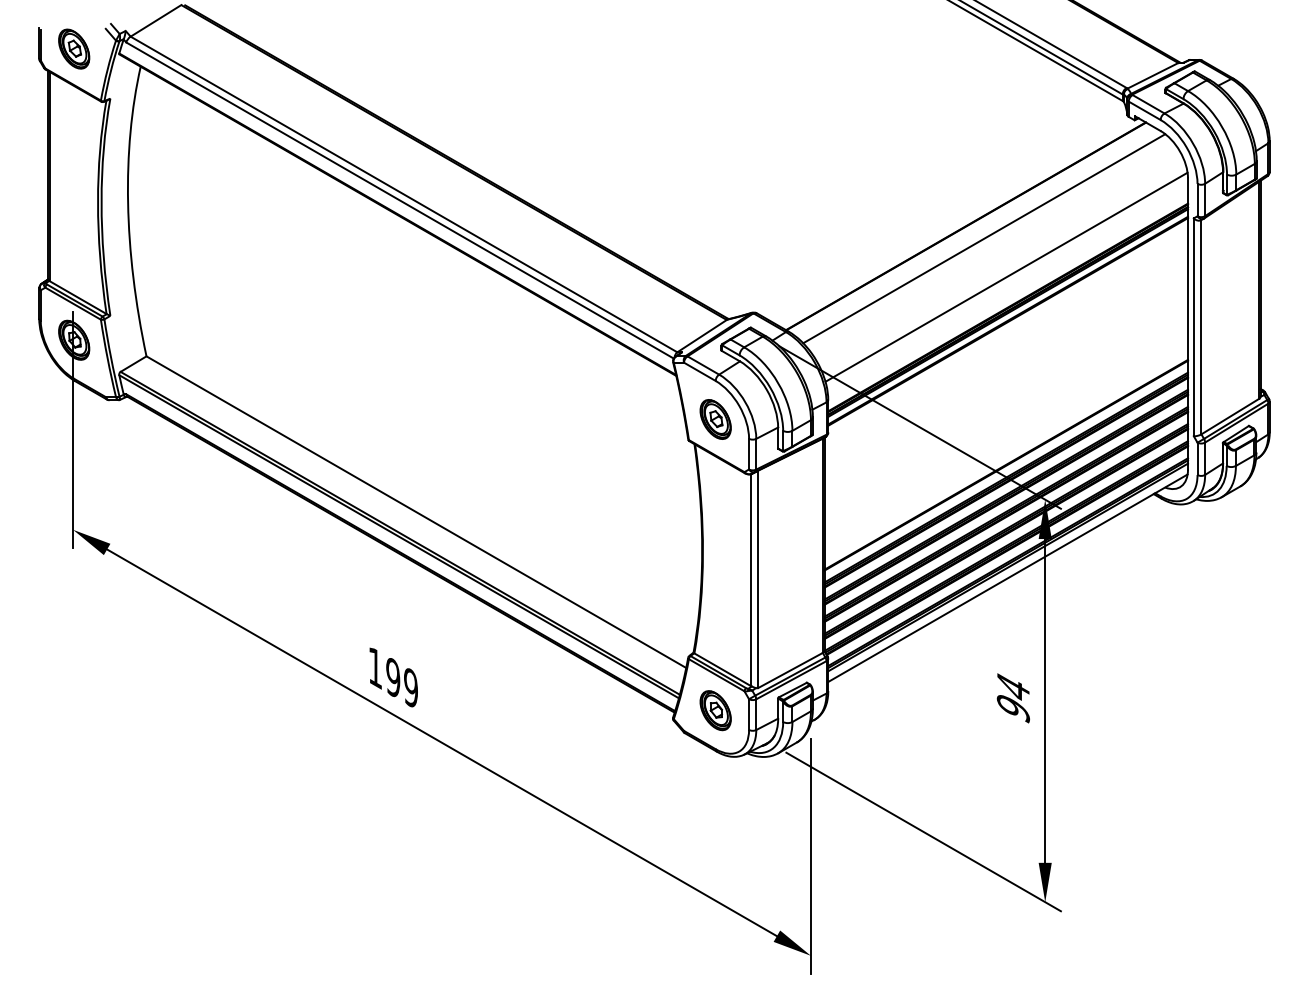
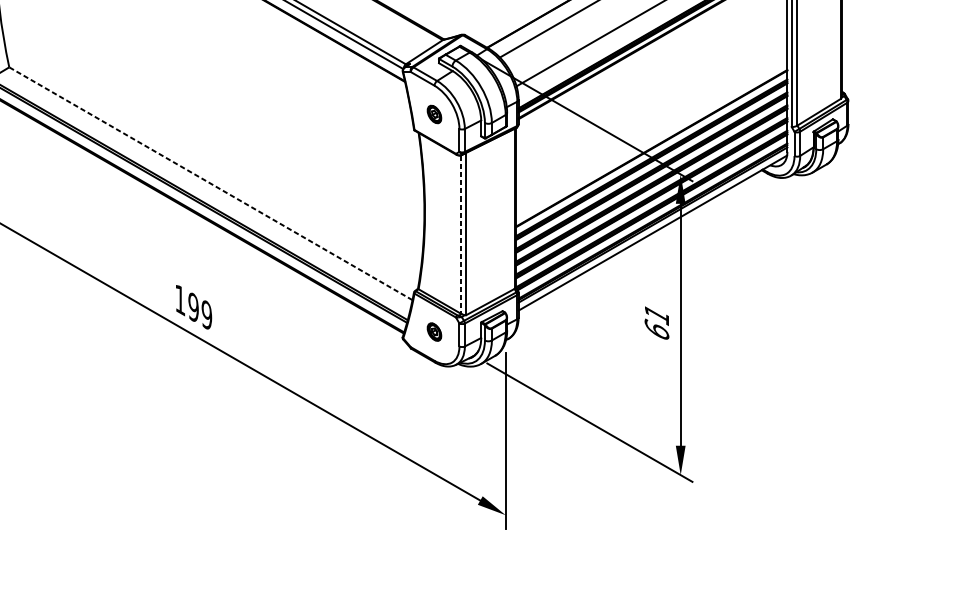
part: (715, 419) -> (434, 114), size x0.6
line: (416, 512) -> (211, 183), solid -> dashed
line: (751, 580) -> (461, 234), solid -> dashed
text: (1013, 698) -> (657, 322), 94 -> 61
part: (715, 710) -> (434, 331), size x0.6

